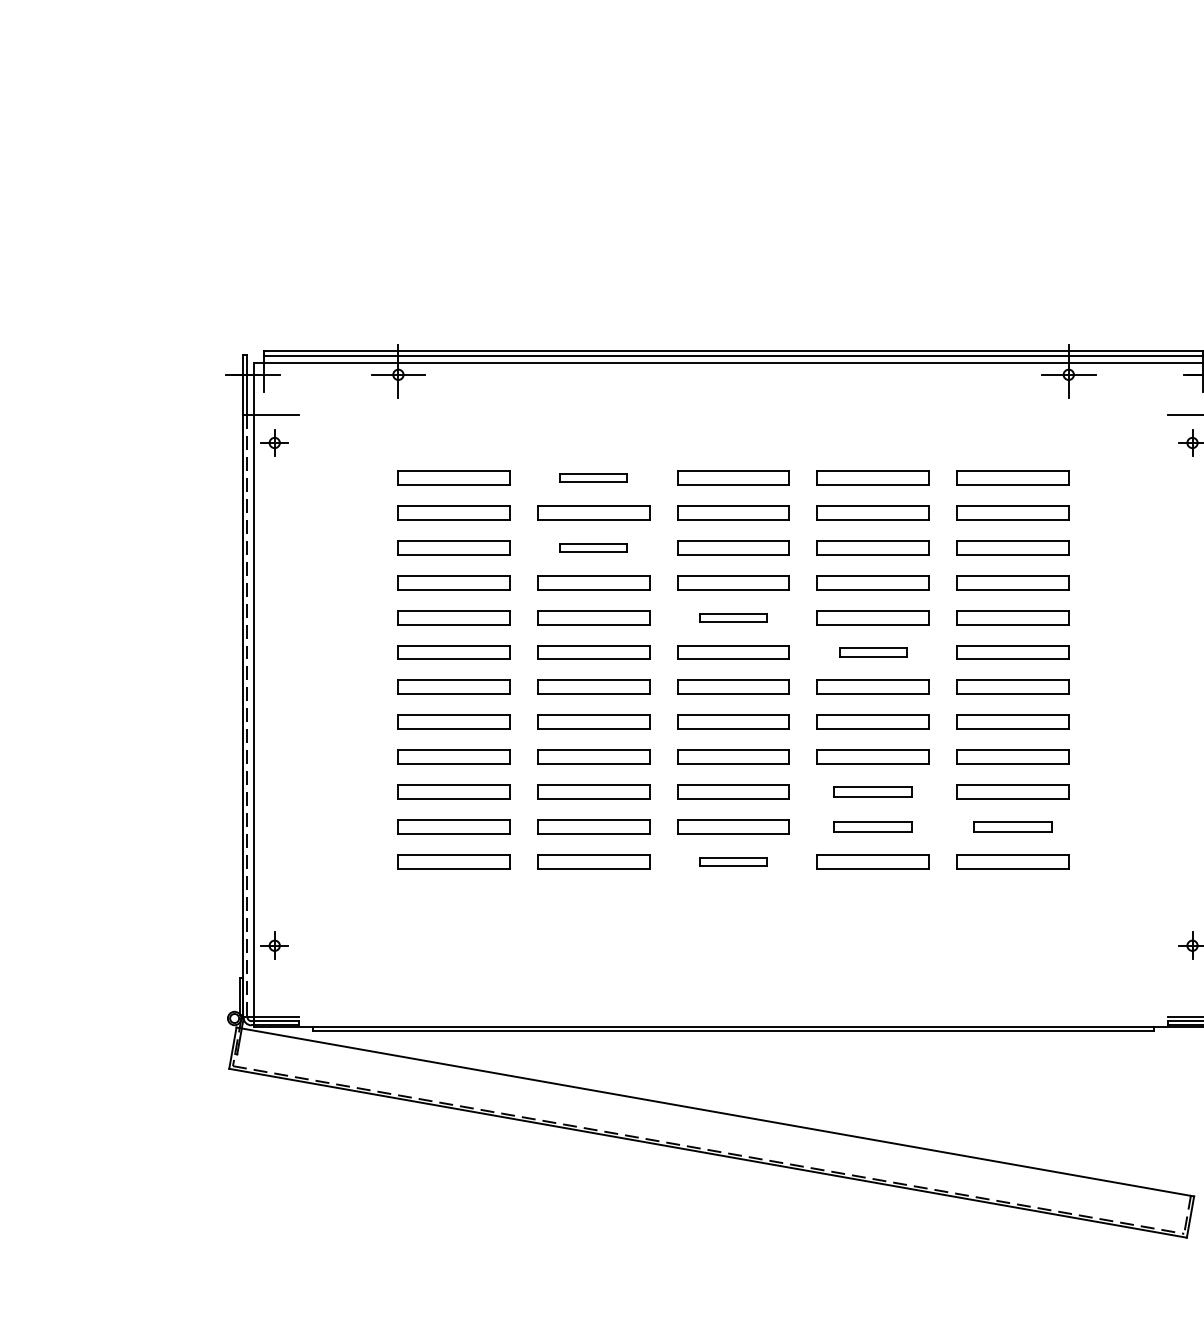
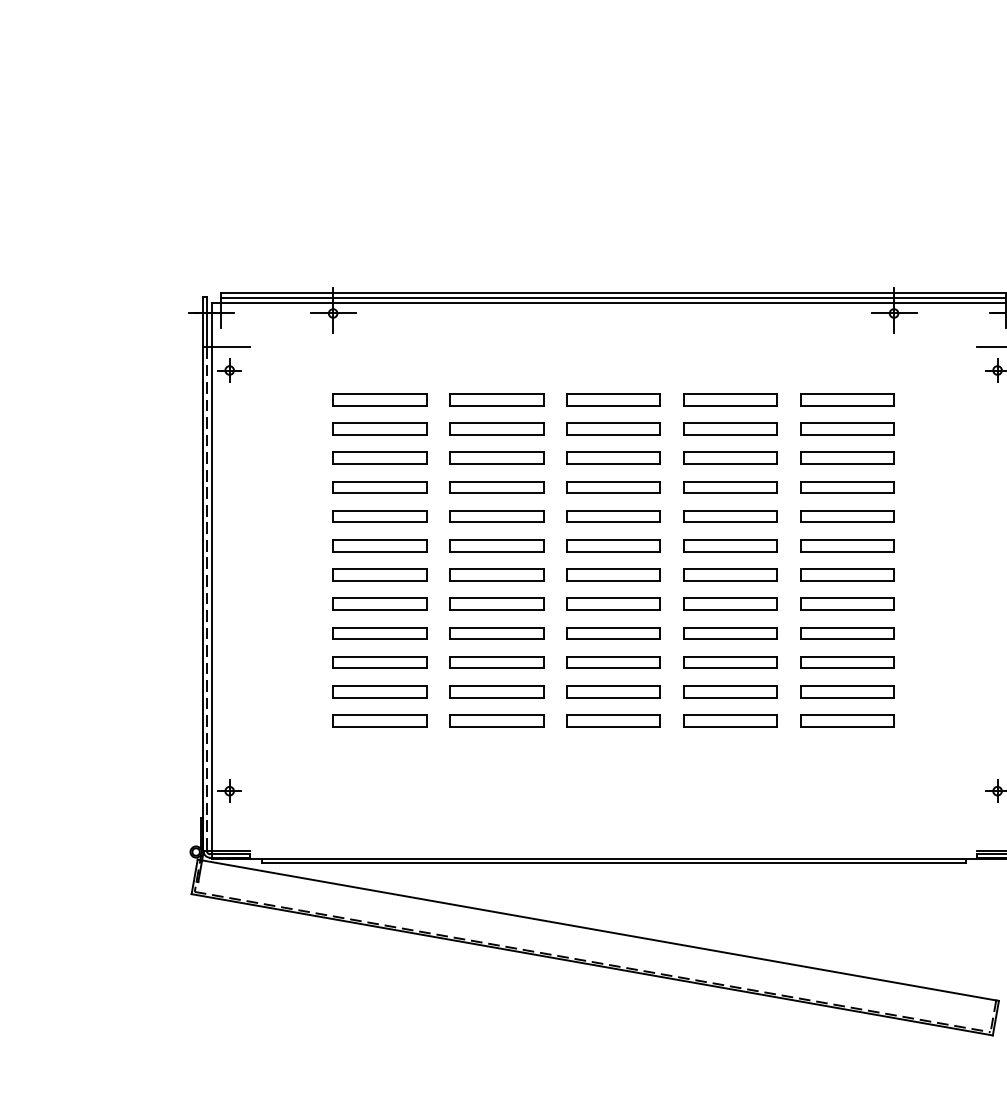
part: (593, 477) -> (496, 399), size x1.67
part: (593, 547) -> (496, 457), size x1.67
part: (733, 617) -> (613, 516), size x1.67
part: (872, 652) -> (729, 545), size x1.67
part: (872, 791) -> (729, 662), size x1.43
part: (872, 826) -> (729, 691), size x1.43
part: (1012, 826) -> (846, 691), size x1.43
part: (733, 861) -> (613, 720), size x1.67

